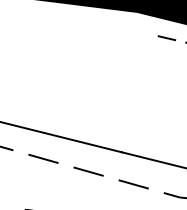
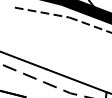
line: (97, 32) -> (41, 12), added

